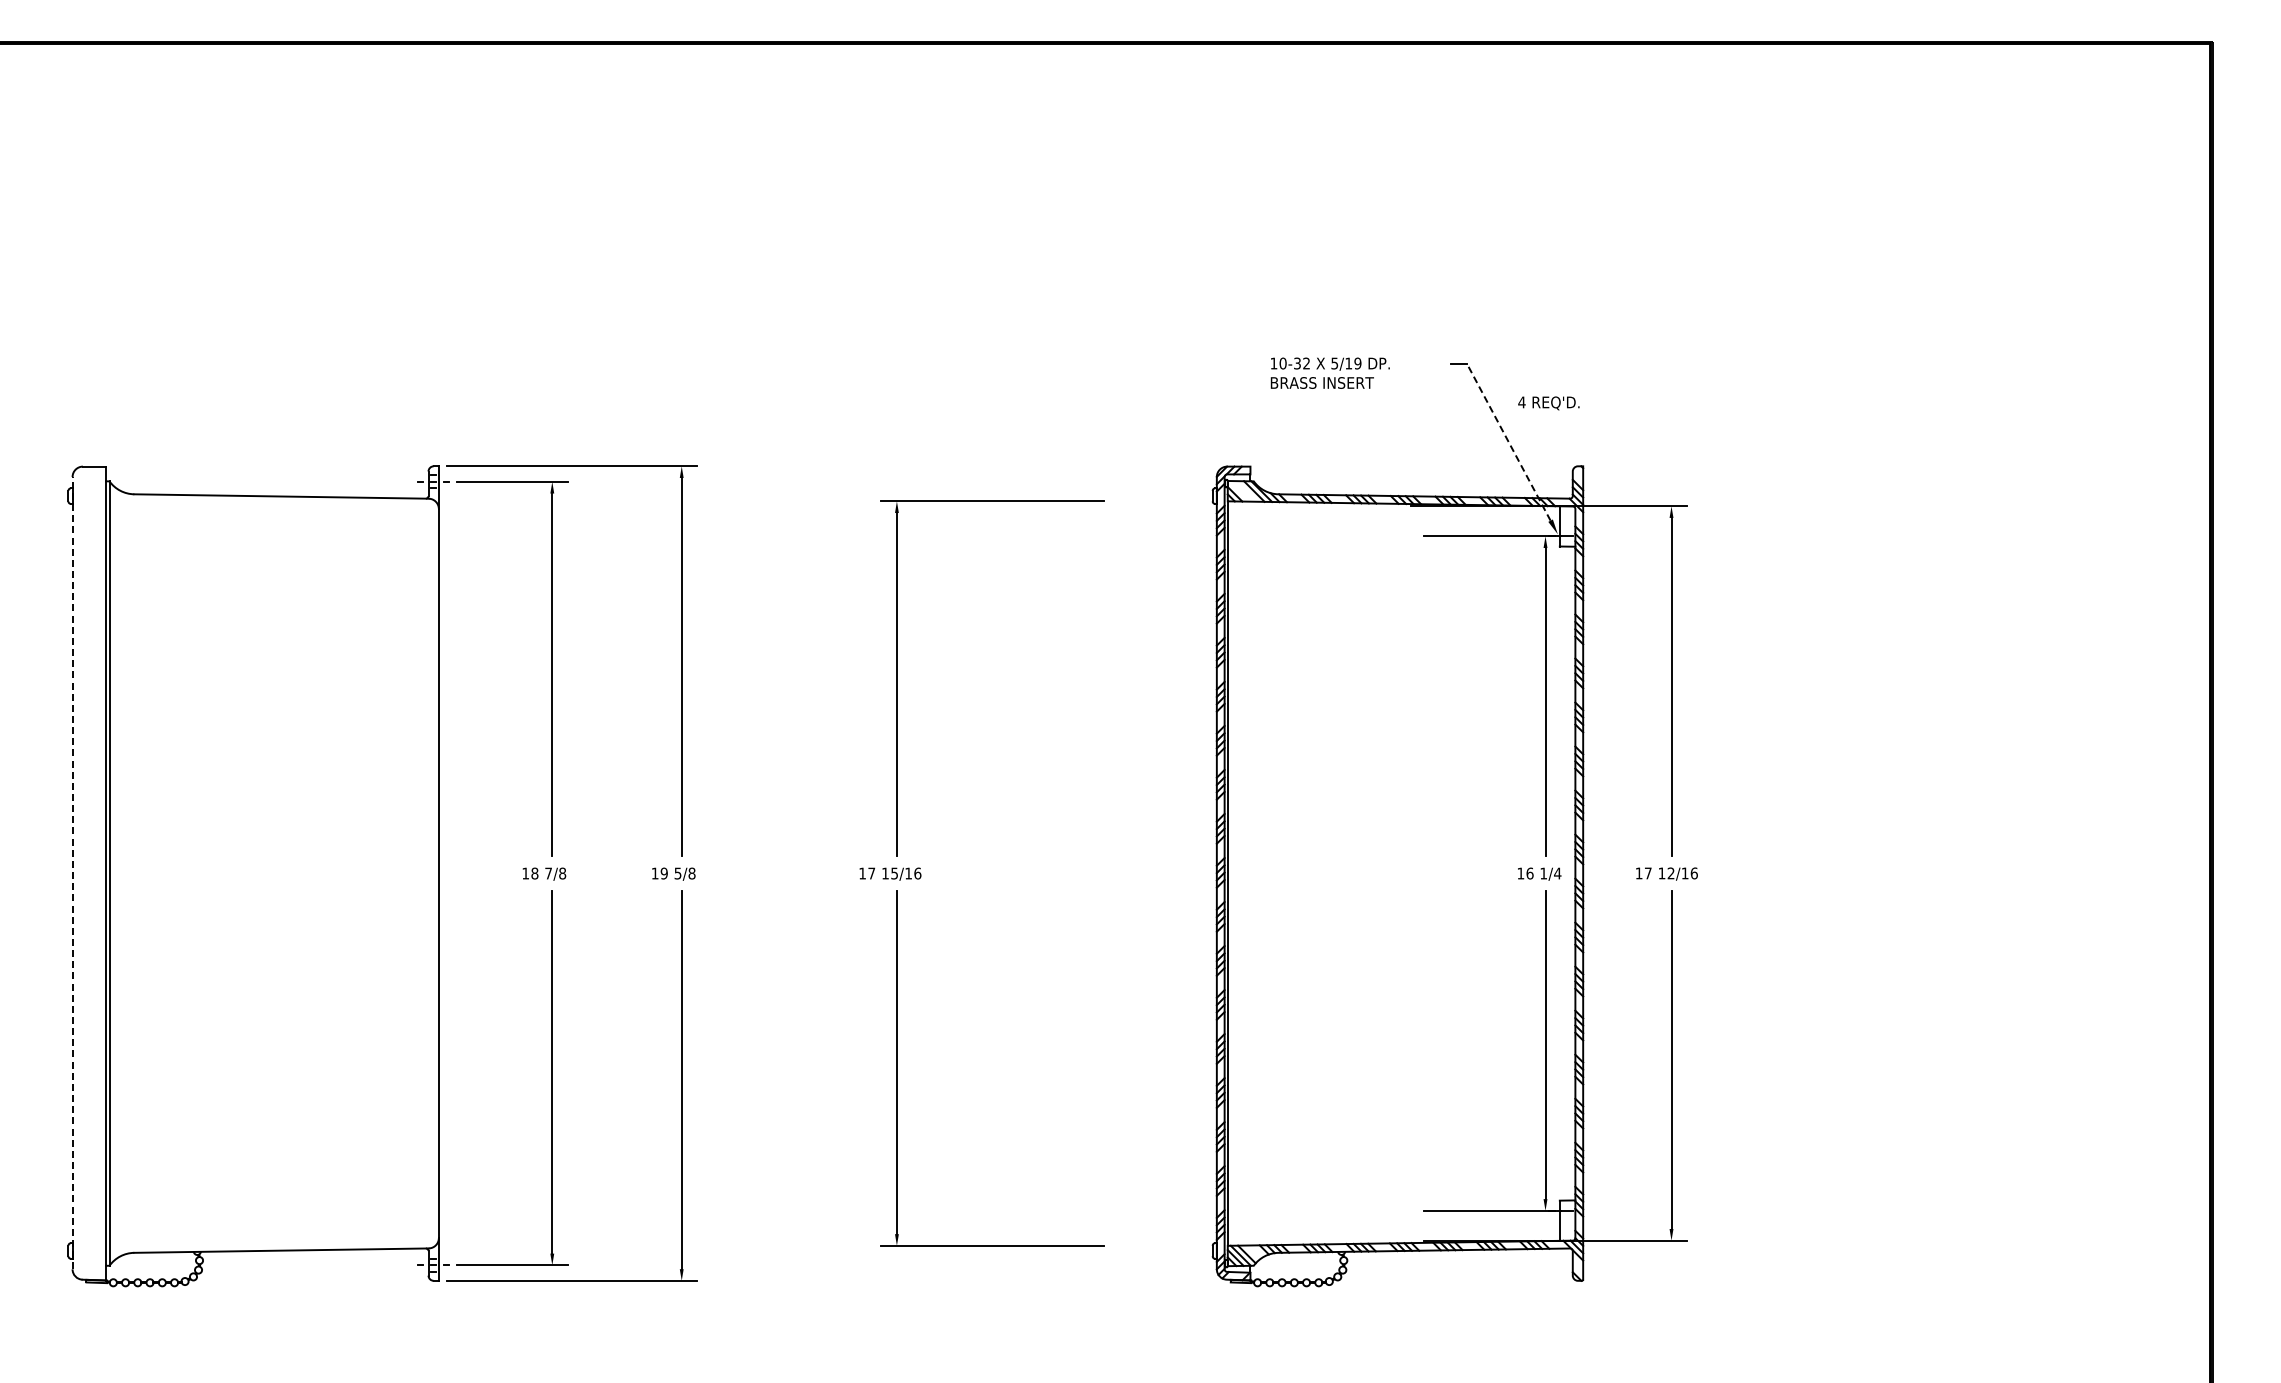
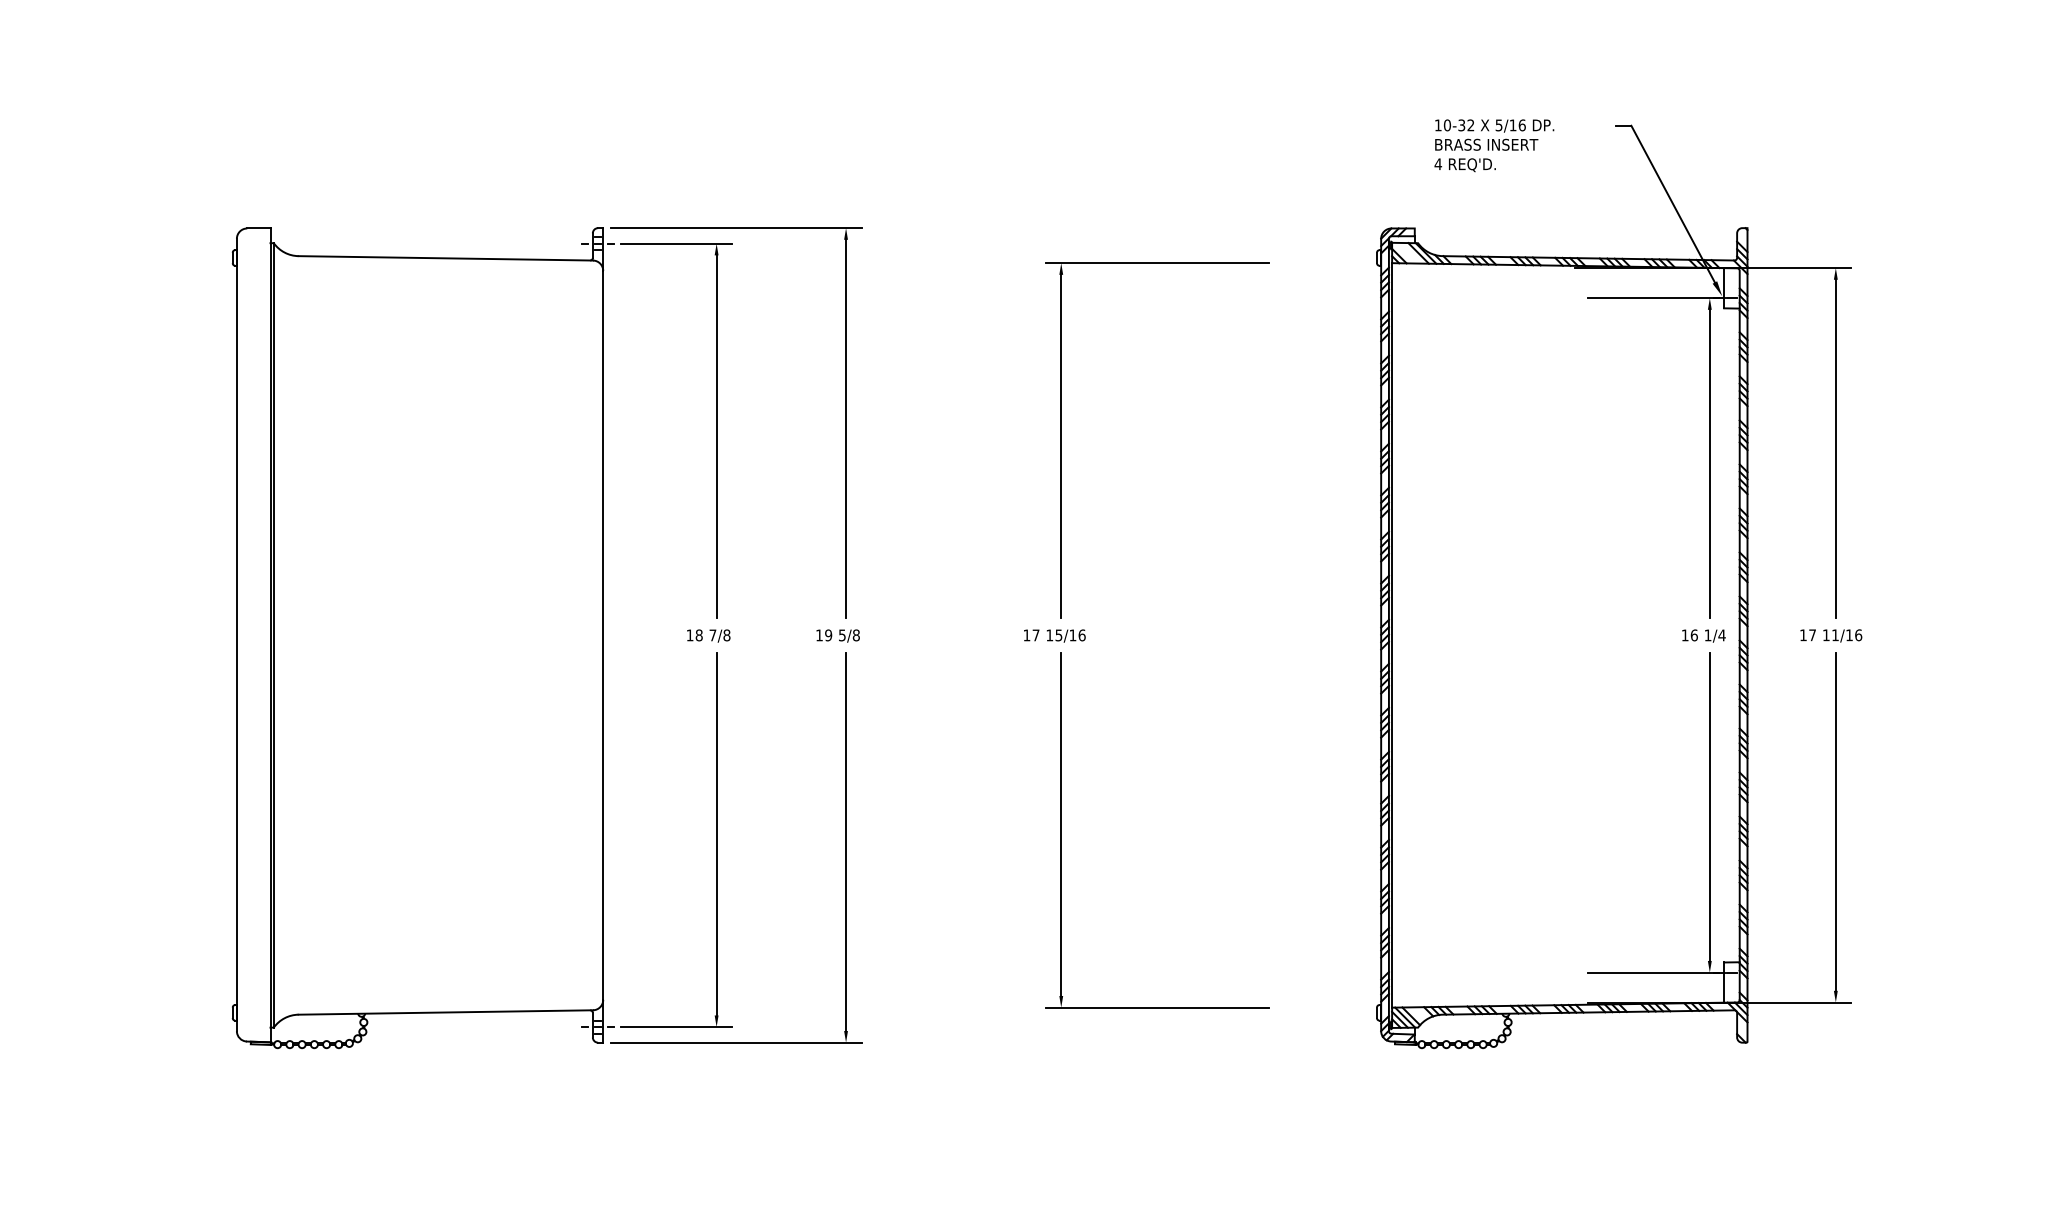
text: (1357, 363) -> (1521, 125), 5/19 -> 5/16
text: (1548, 403) -> (1464, 165), moved
line: (1508, 442) -> (1672, 204), dashed -> solid
line: (72, 872) -> (236, 634), dashed -> solid
text: (1670, 873) -> (1834, 635), 12/16 -> 11/16

